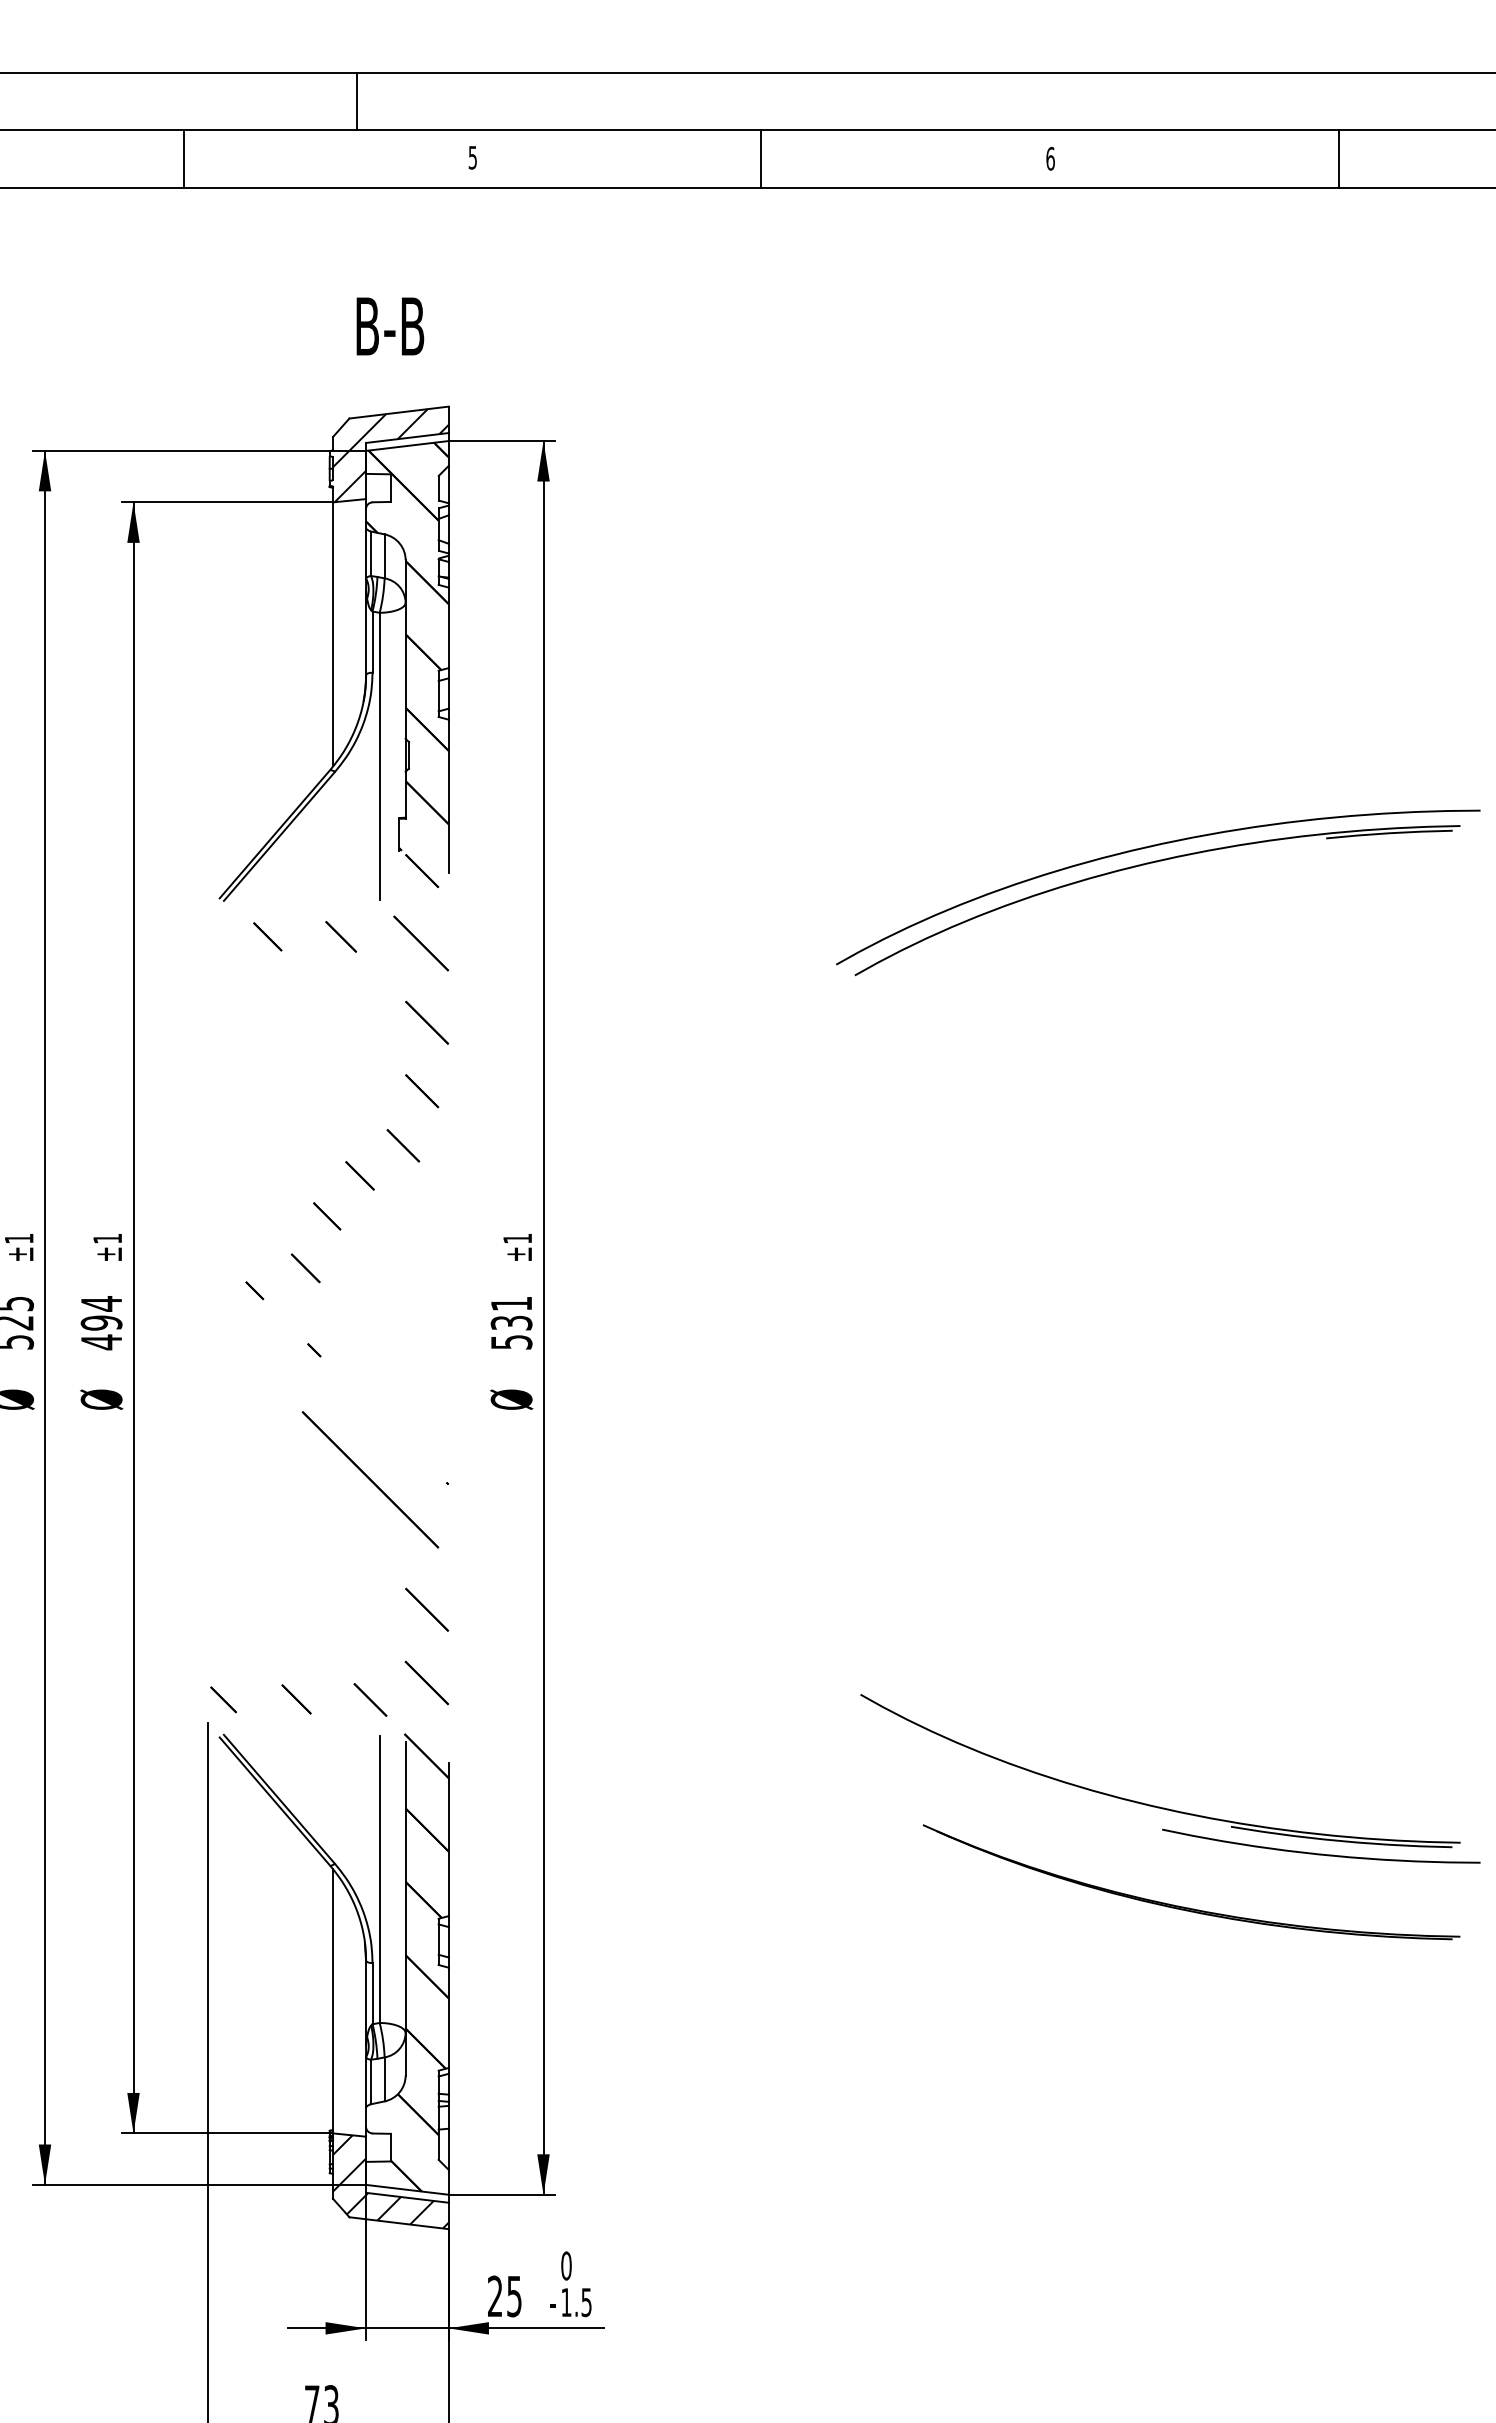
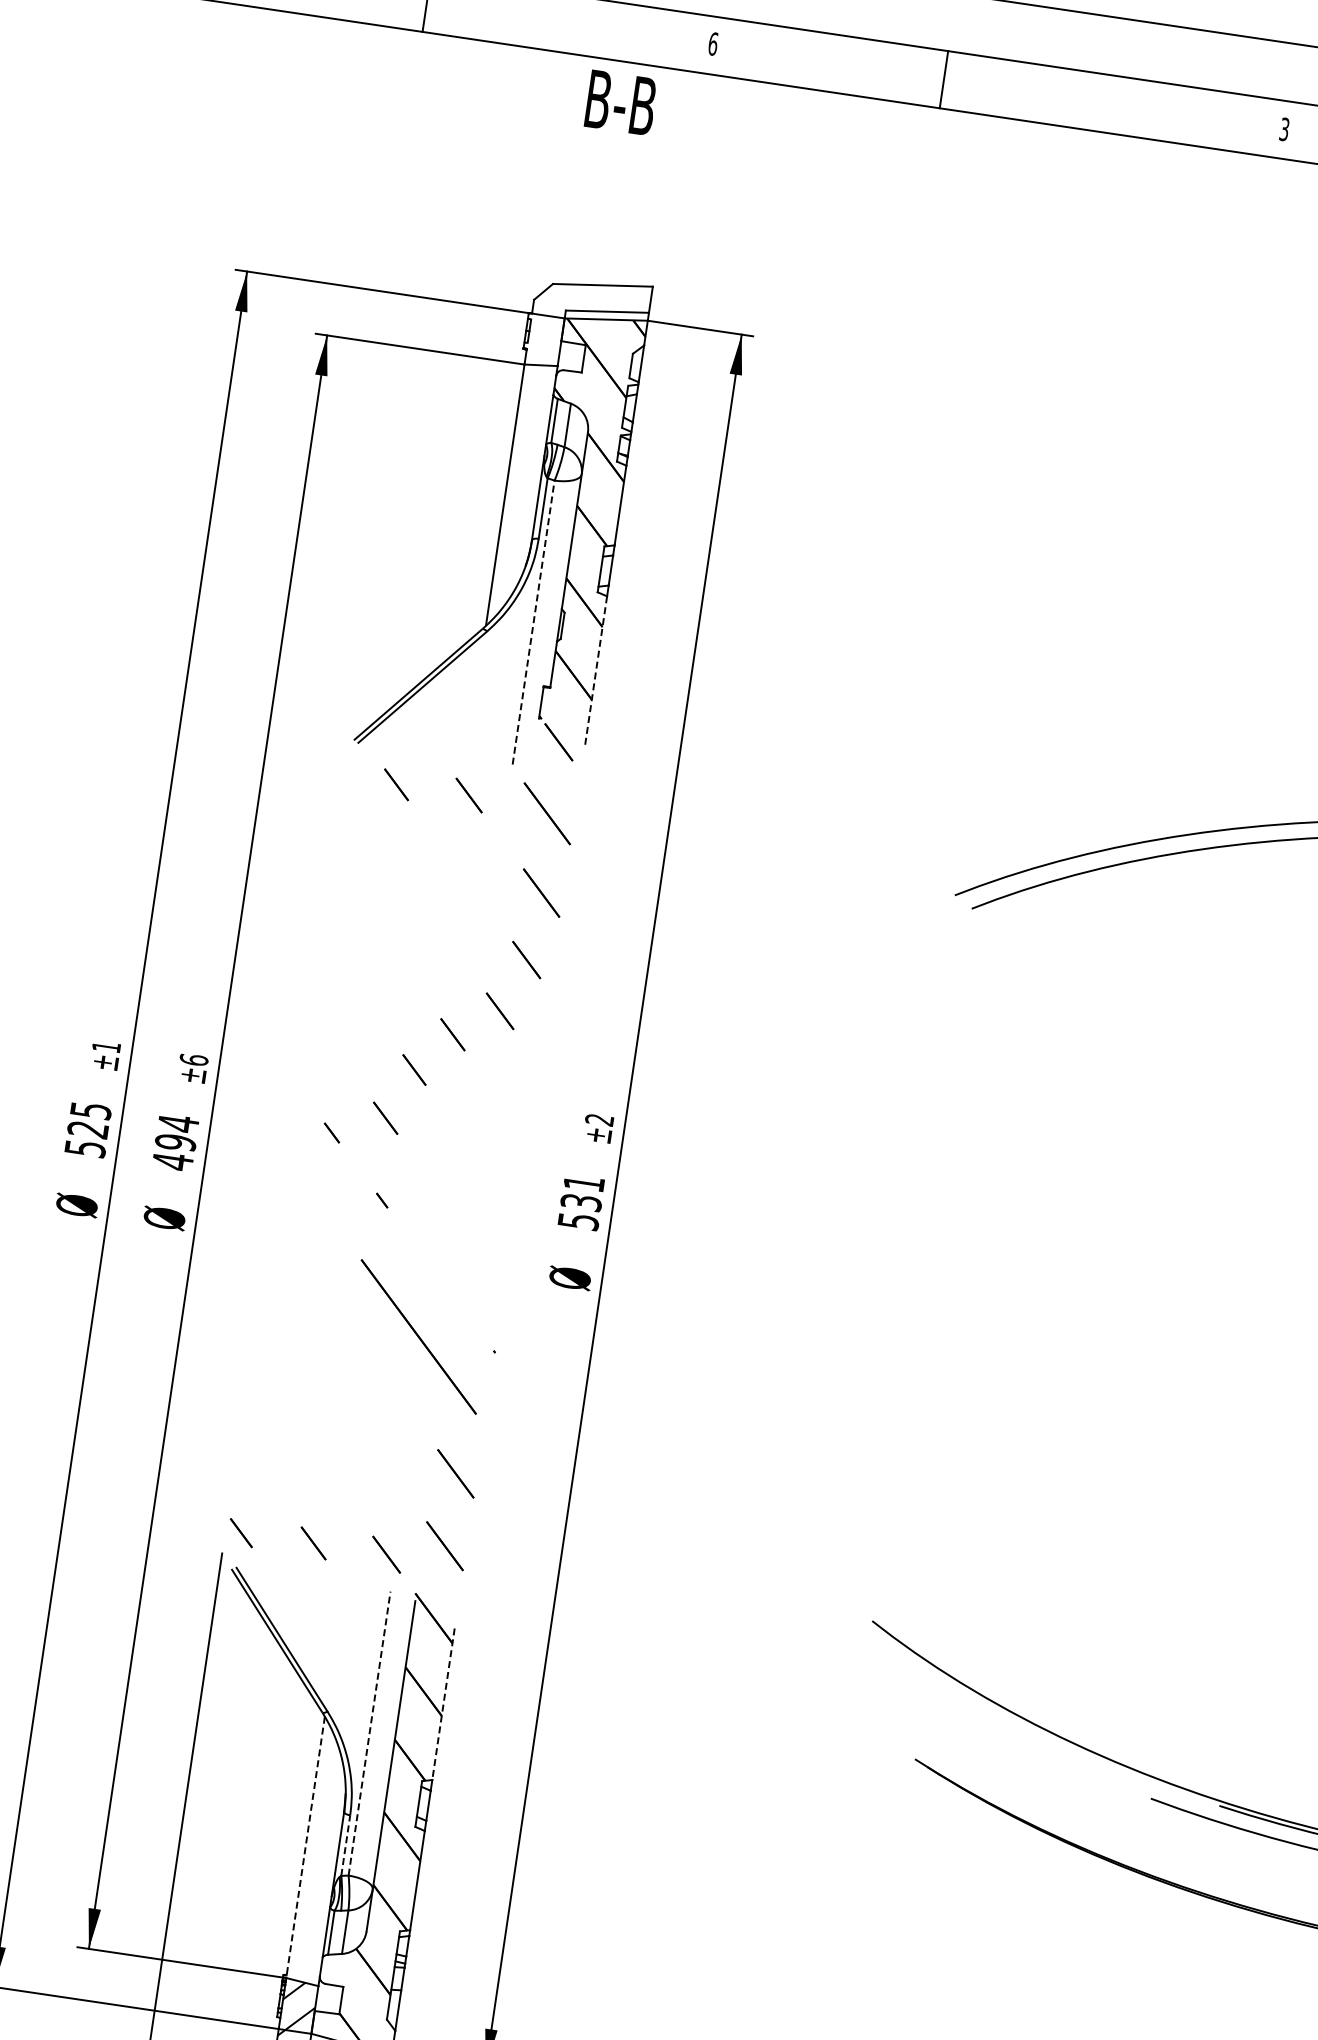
text: (472, 157) -> (712, 43), 5 -> 6
text: (1050, 158) -> (1284, 129), 6 -> 3
line: (761, 159) -> (944, 79), moved
text: (390, 326) -> (621, 102), moved
hatch: (390, 455) -> (588, 326), removed
line: (379, 756) -> (533, 622), solid -> dashed
line: (448, 796) -> (595, 672), solid -> dashed
text: (107, 1238) -> (193, 1059), ±1 -> ±6
text: (517, 1238) -> (599, 1119), ±1 -> ±2
line: (448, 1839) -> (443, 1704), solid -> dashed
line: (379, 1879) -> (369, 1733), solid -> dashed
line: (372, 1993) -> (345, 1845), solid -> dashed
line: (333, 2001) -> (306, 1847), solid -> dashed

